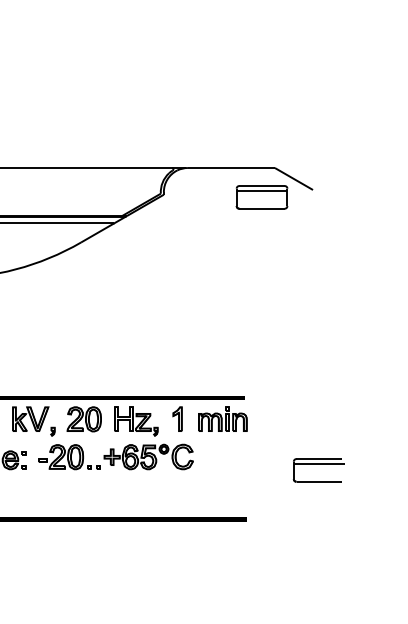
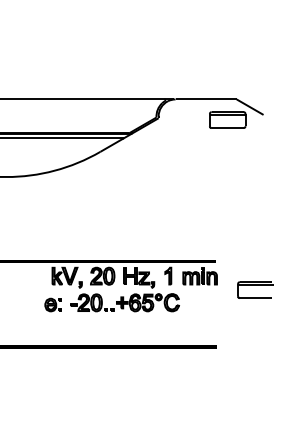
part: (318, 469) -> (255, 289), moved

